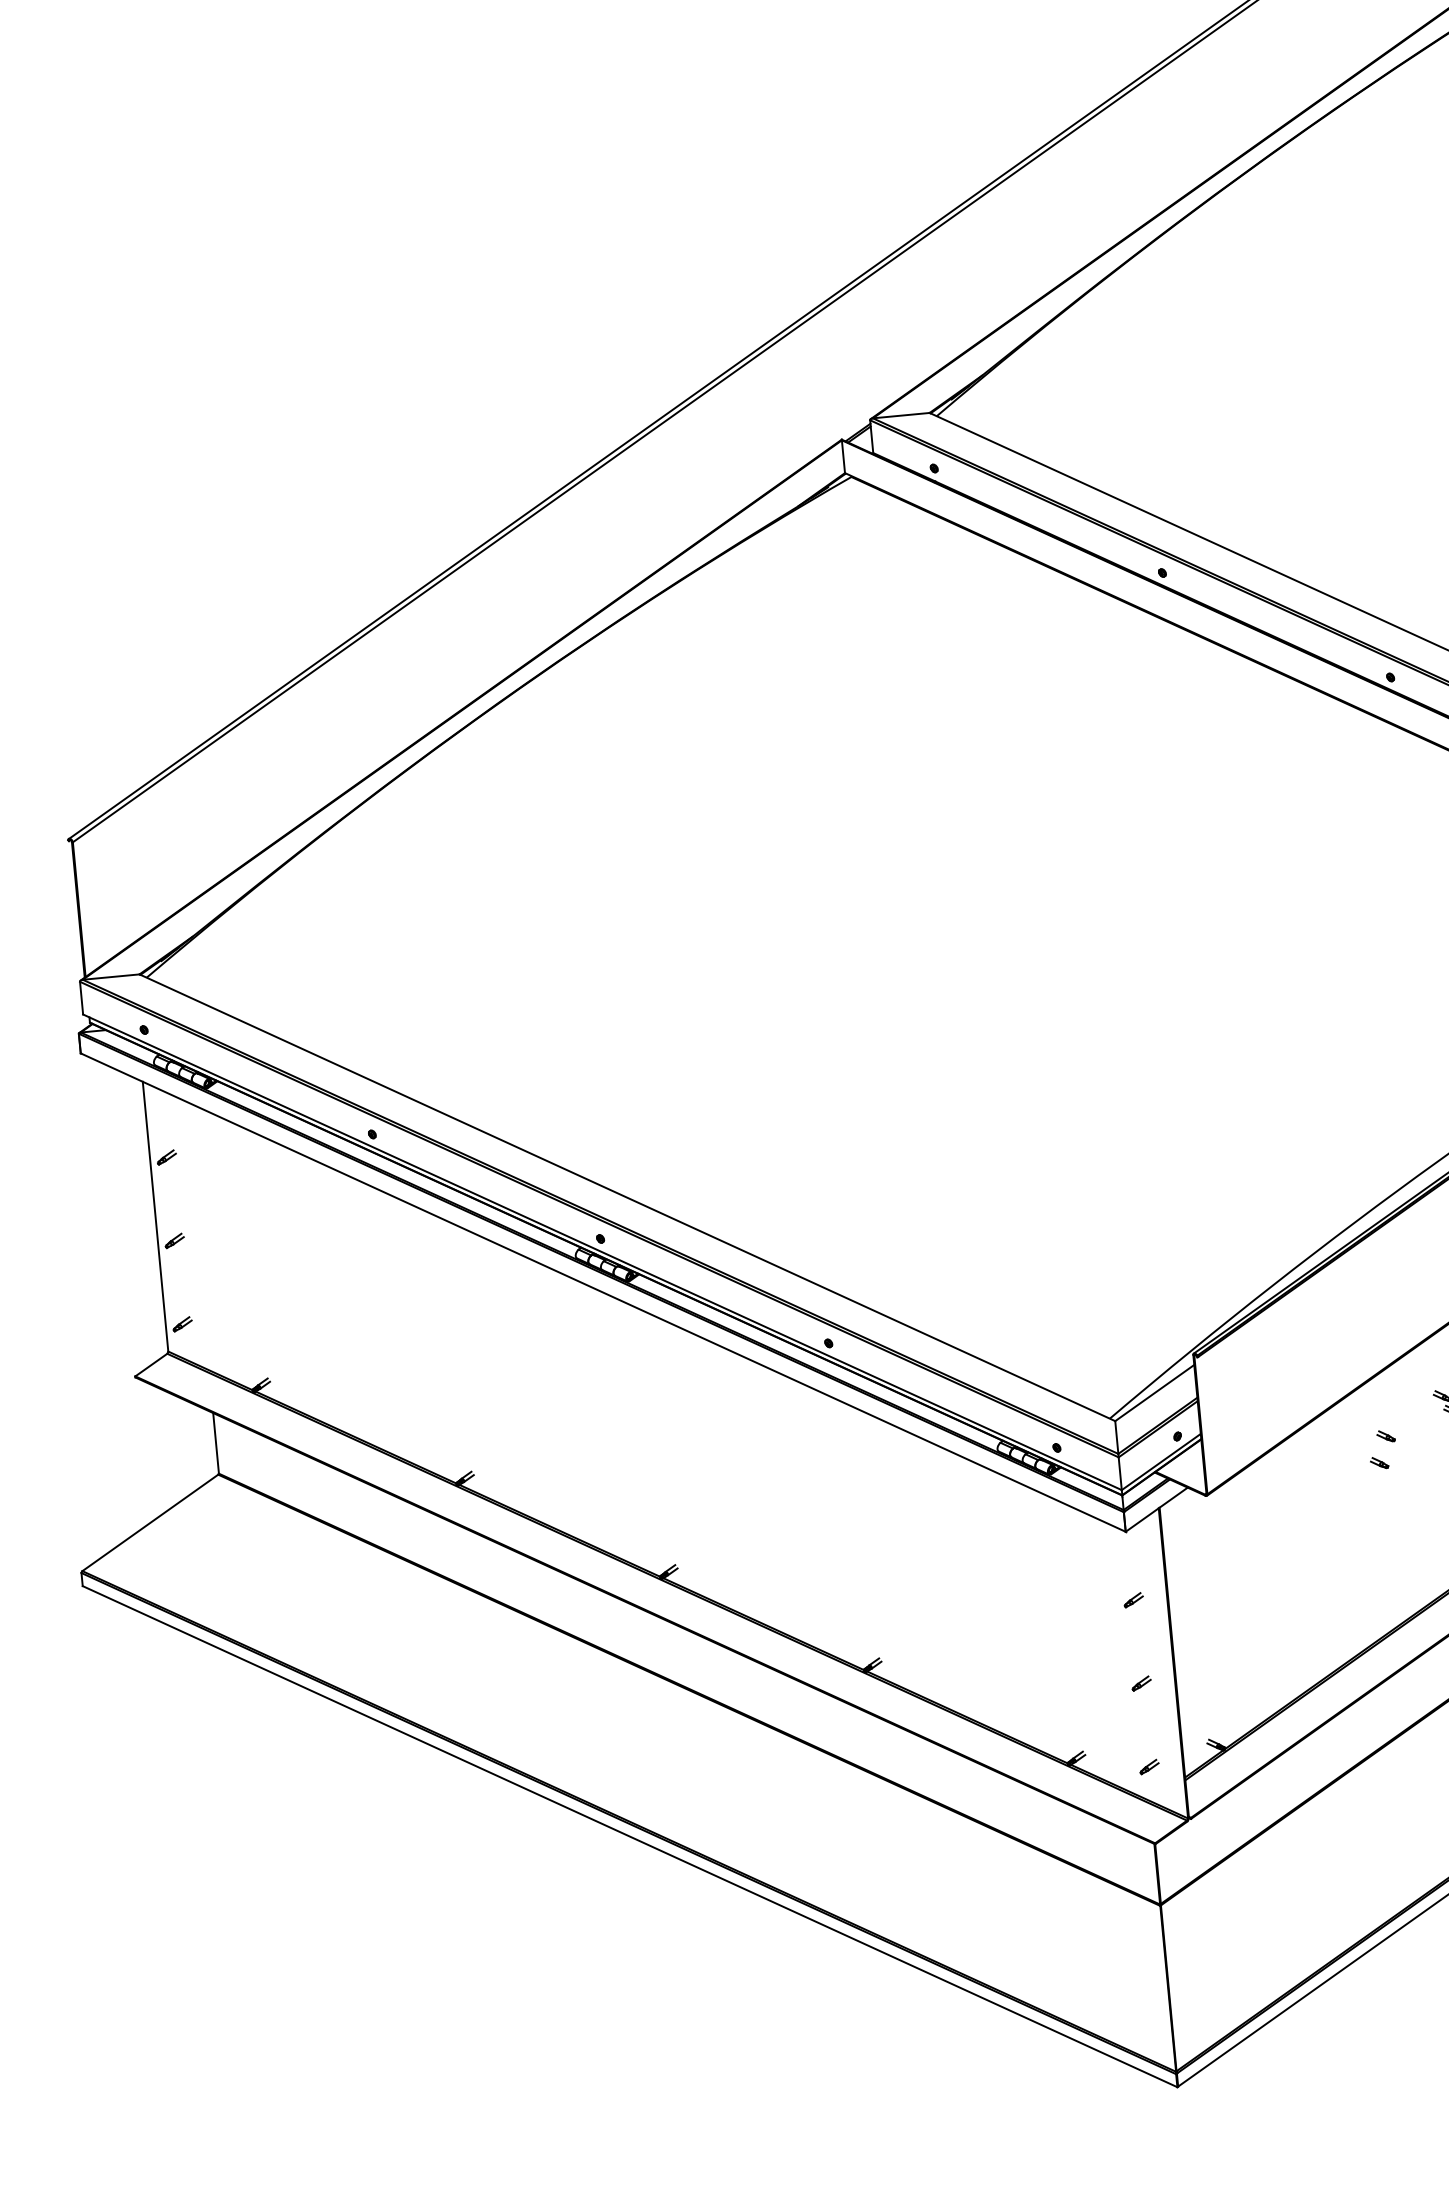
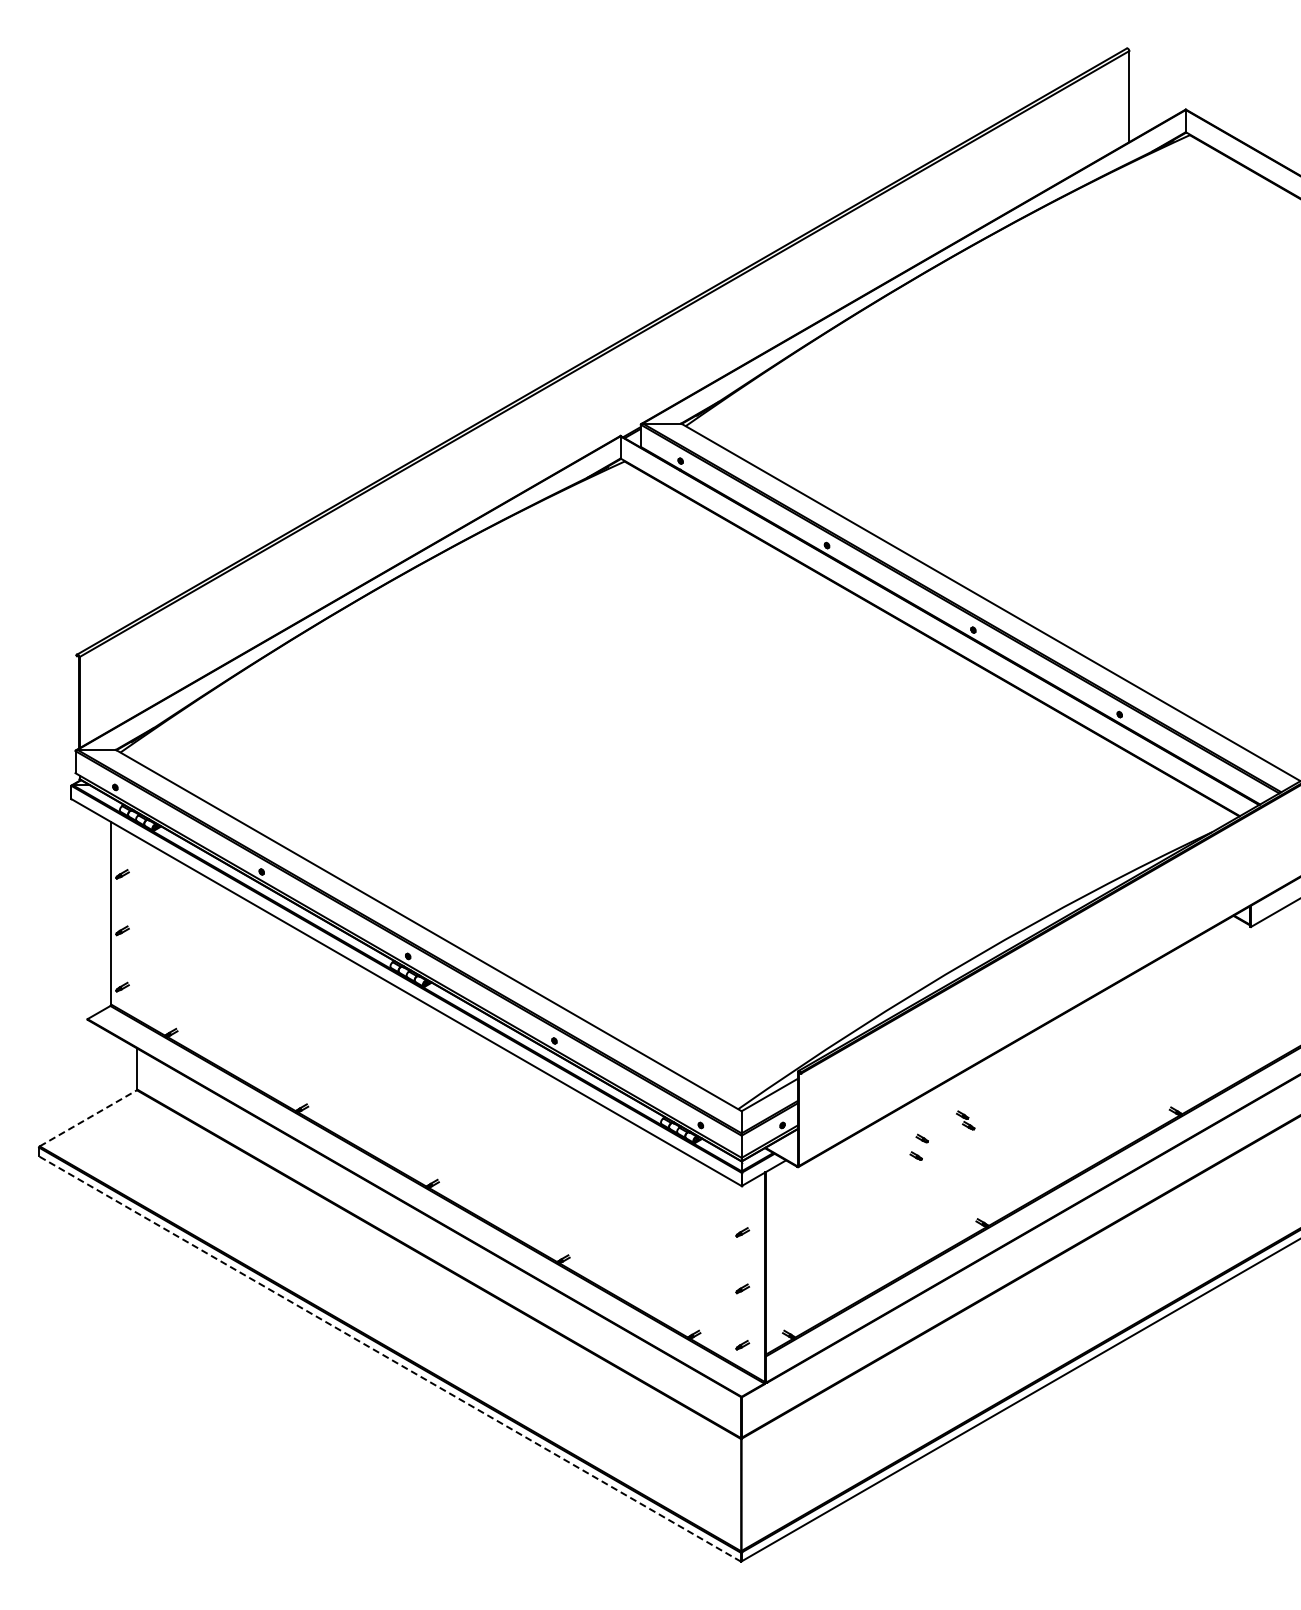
line: (150, 1523) -> (88, 1118), solid -> dashed
line: (629, 1835) -> (389, 1358), solid -> dashed

